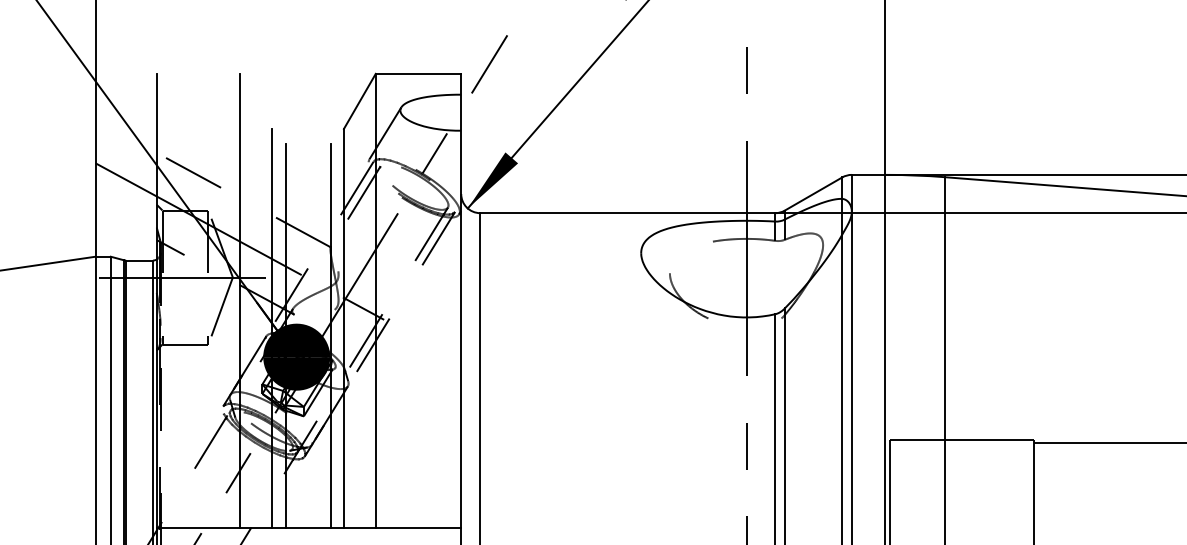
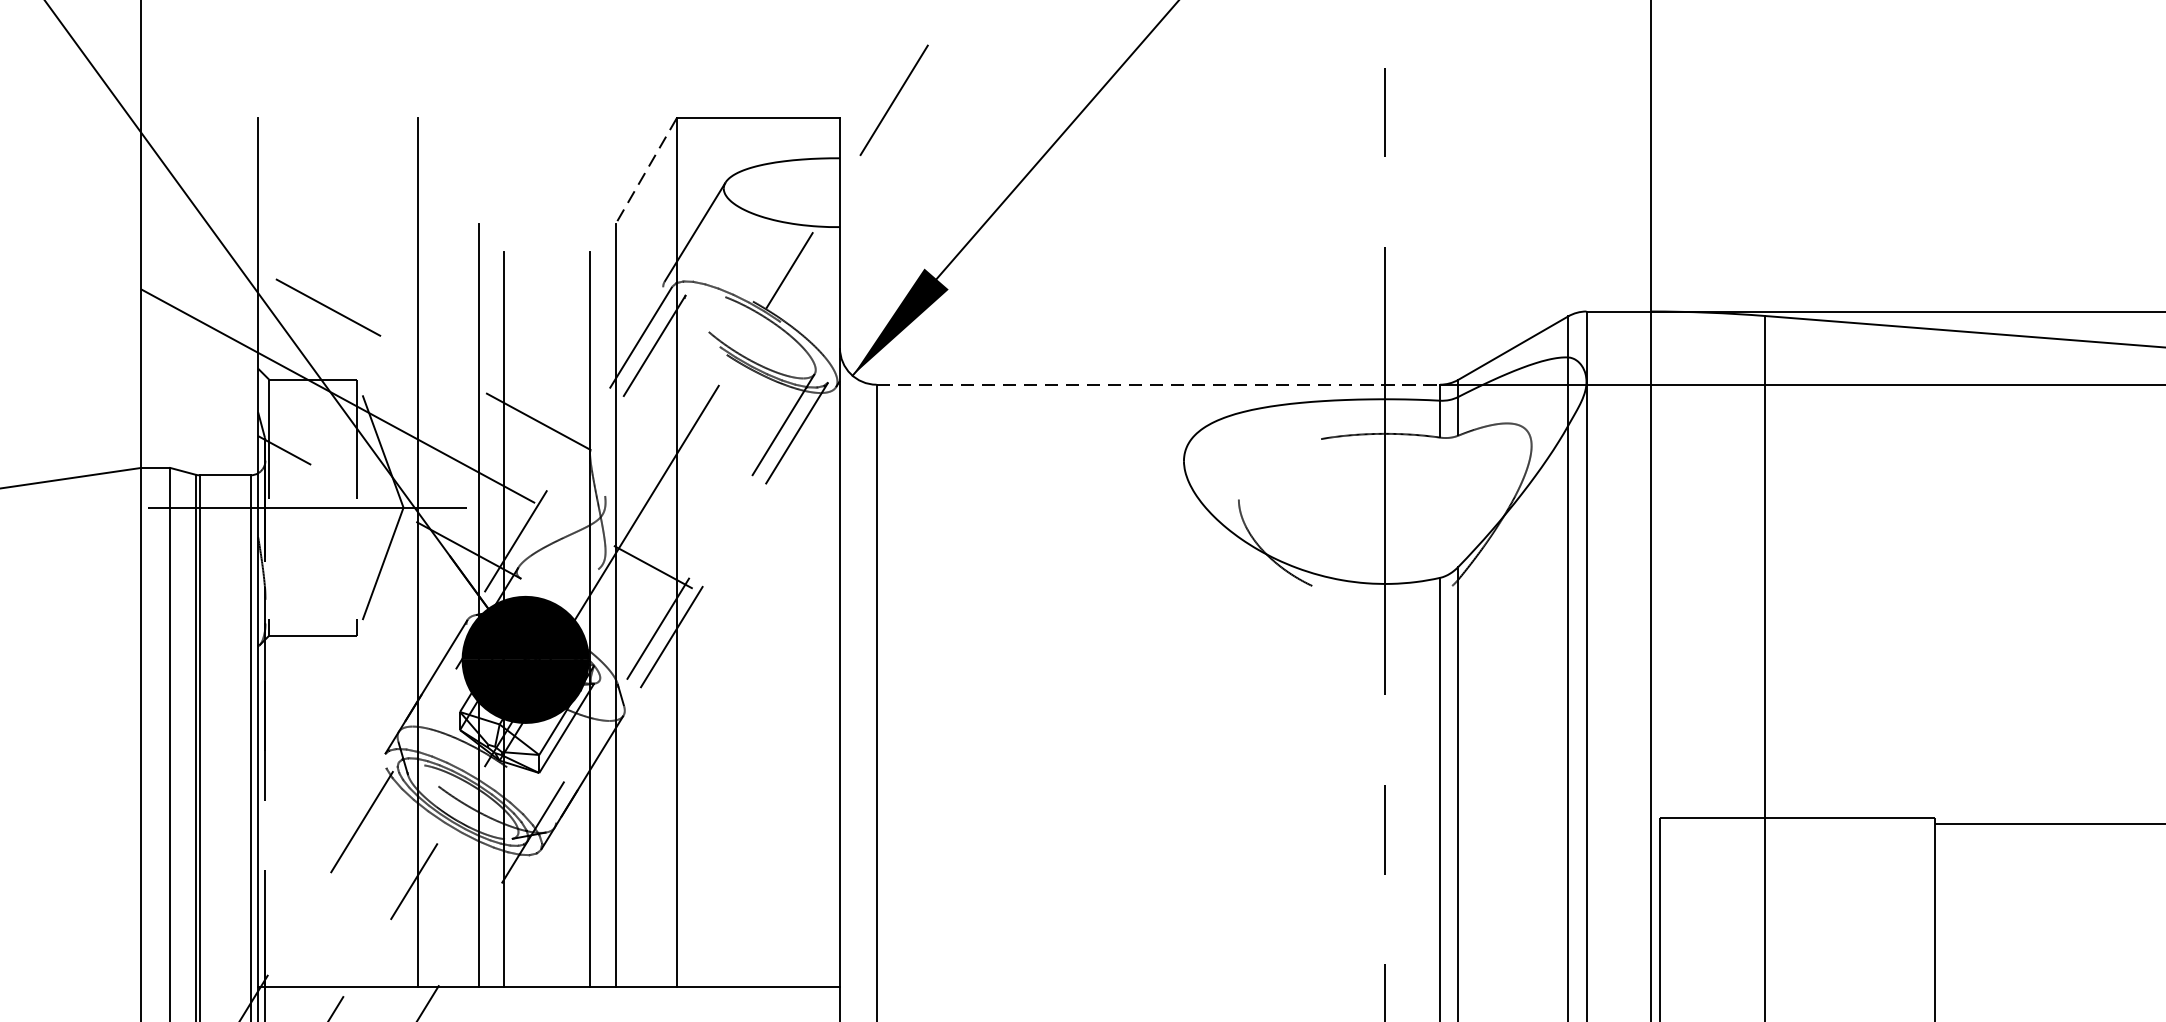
line: (359, 101) -> (645, 171), solid -> dashed
line: (628, 213) -> (1159, 385), solid -> dashed

